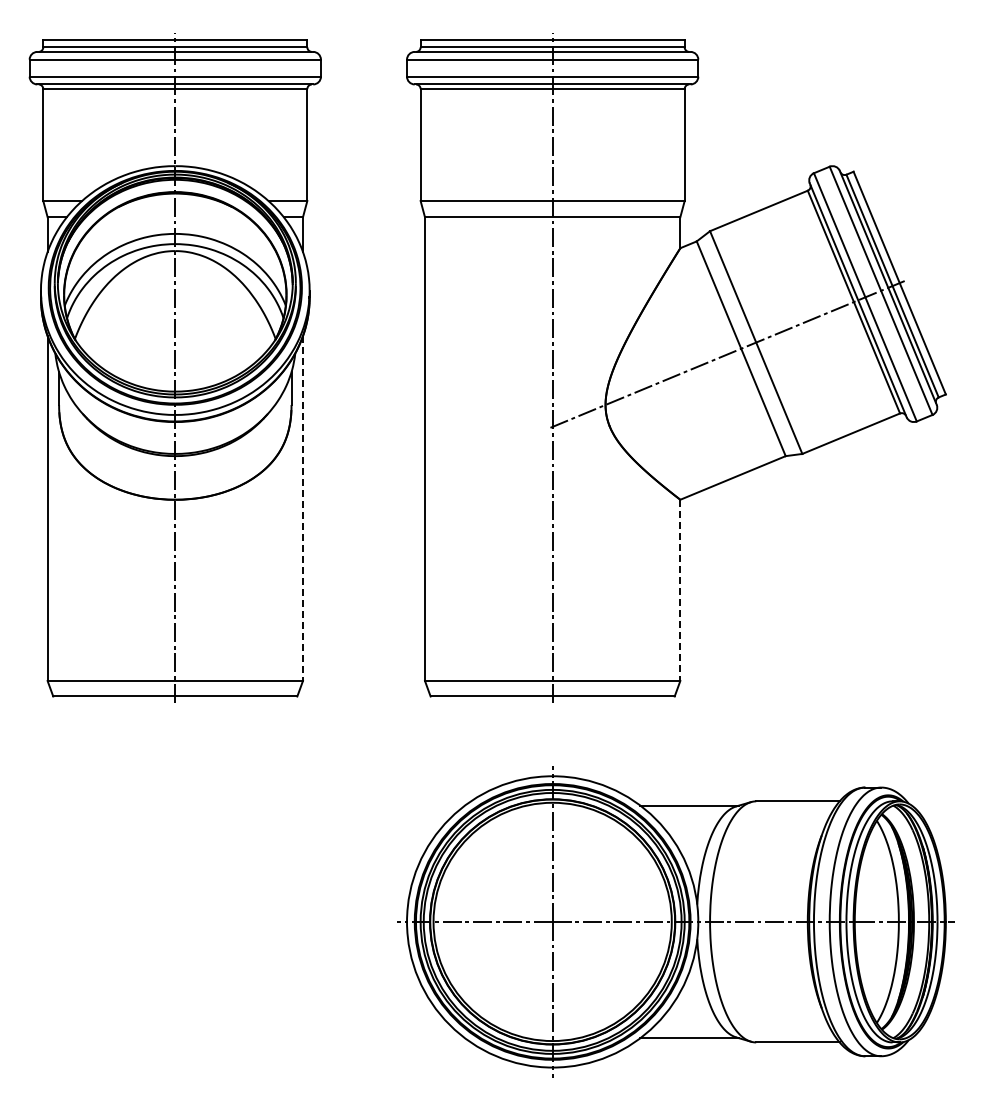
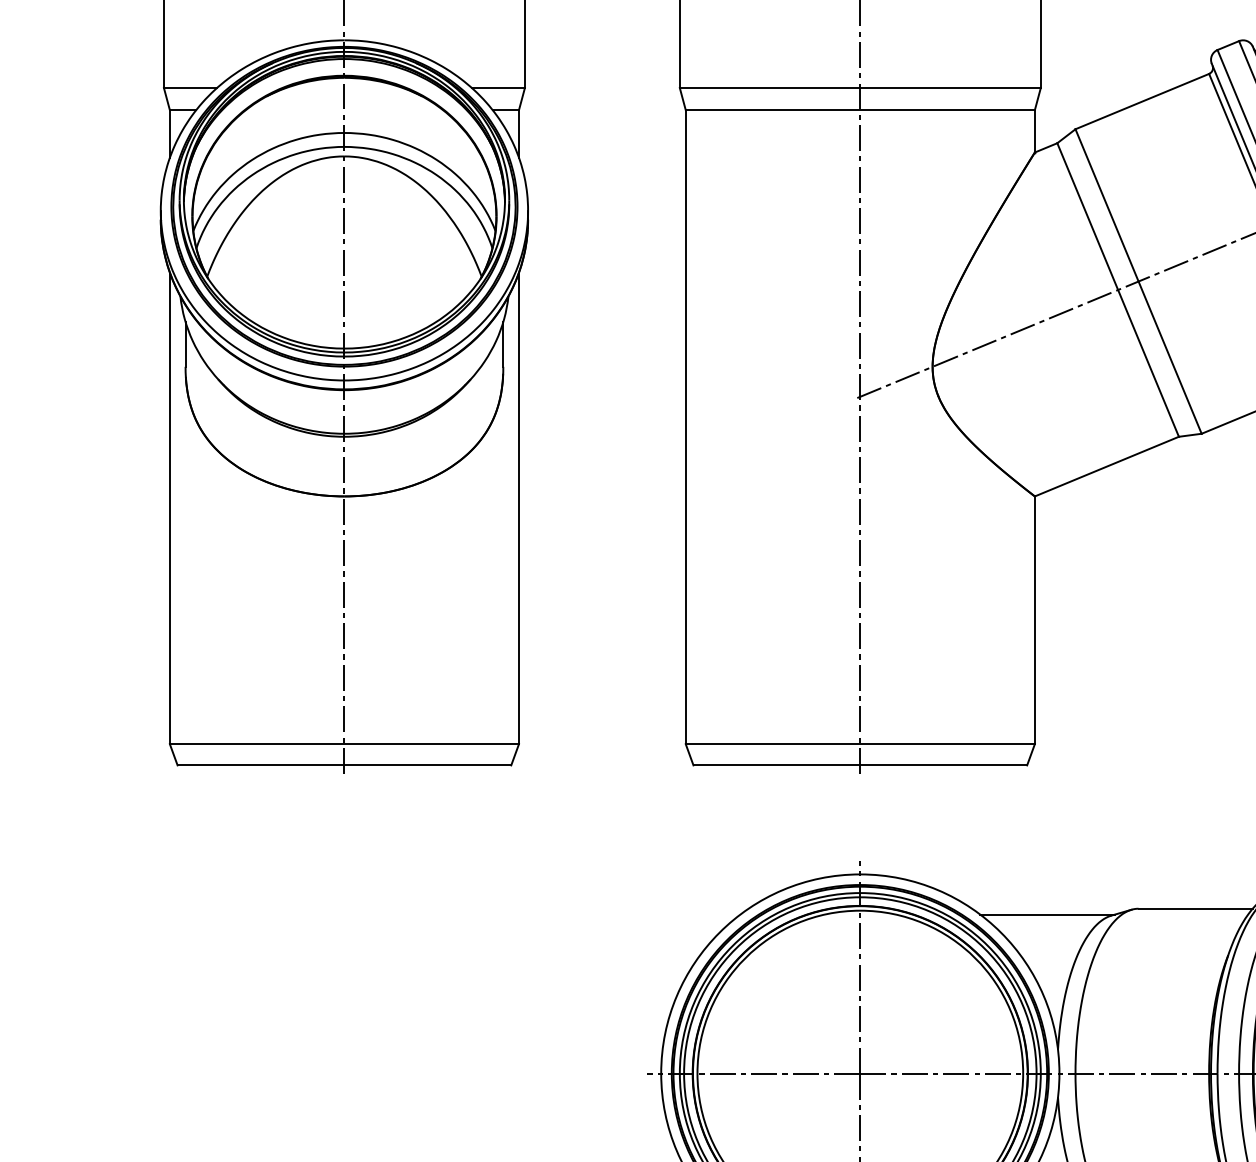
line: (302, 509) -> (518, 509), dashed -> solid
line: (680, 590) -> (1035, 620), dashed -> solid

